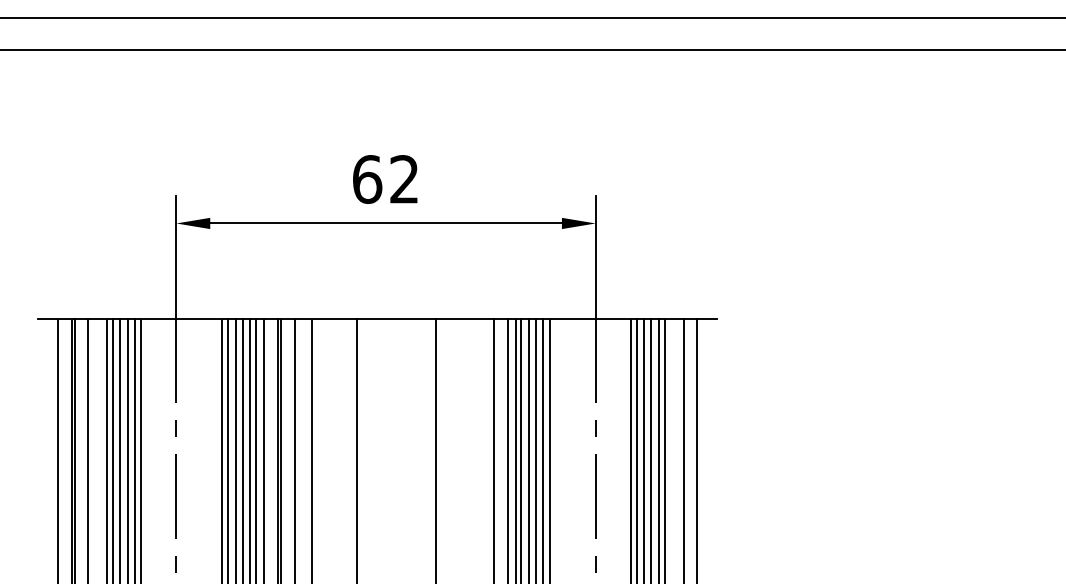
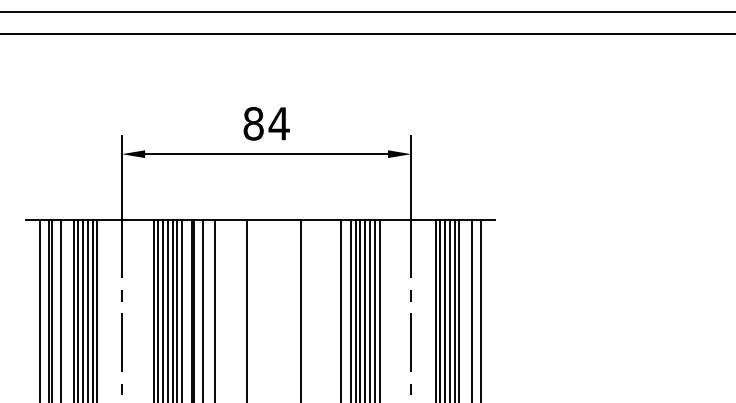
text: (385, 179) -> (266, 123), 62 -> 84

